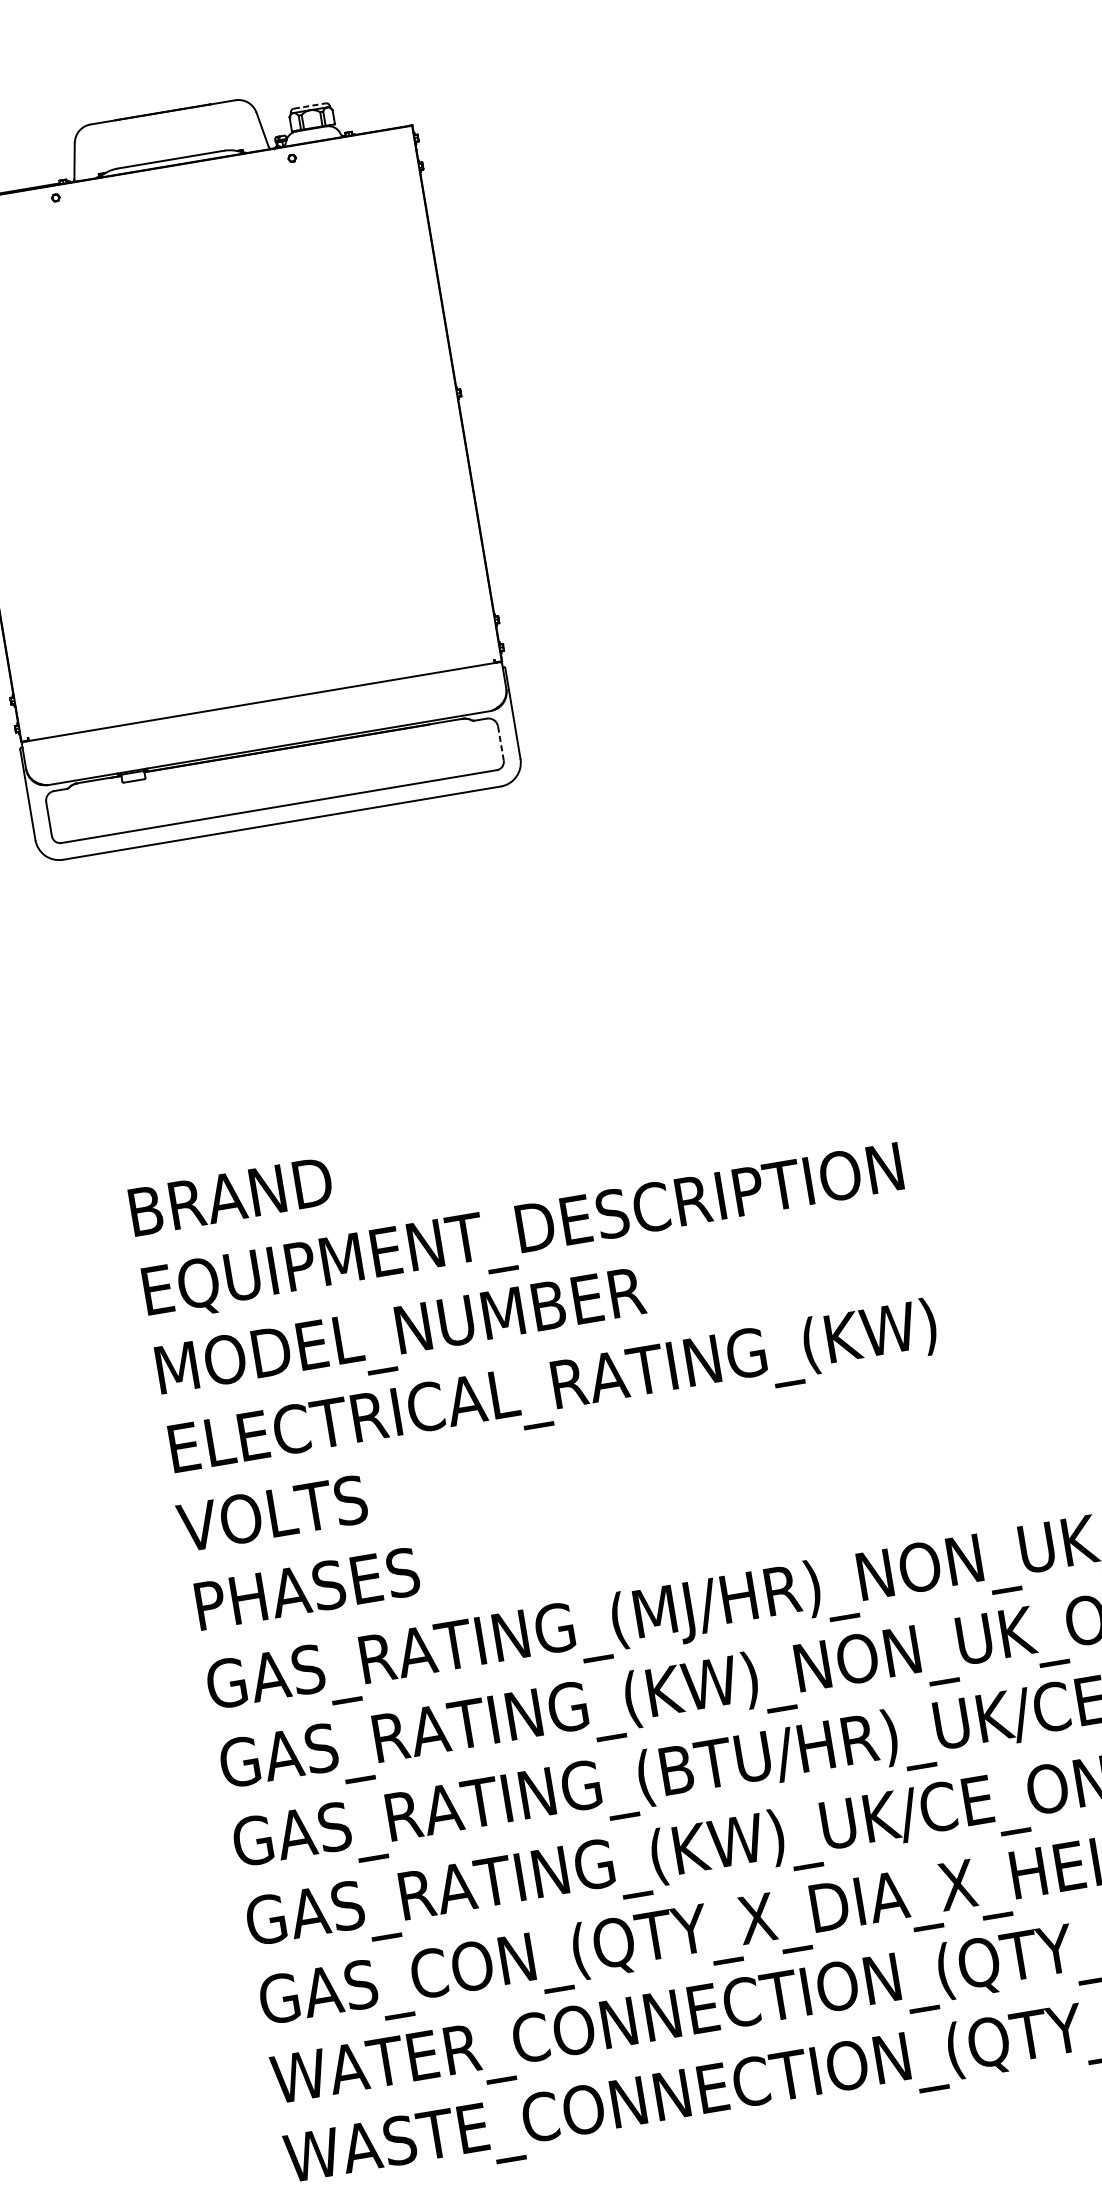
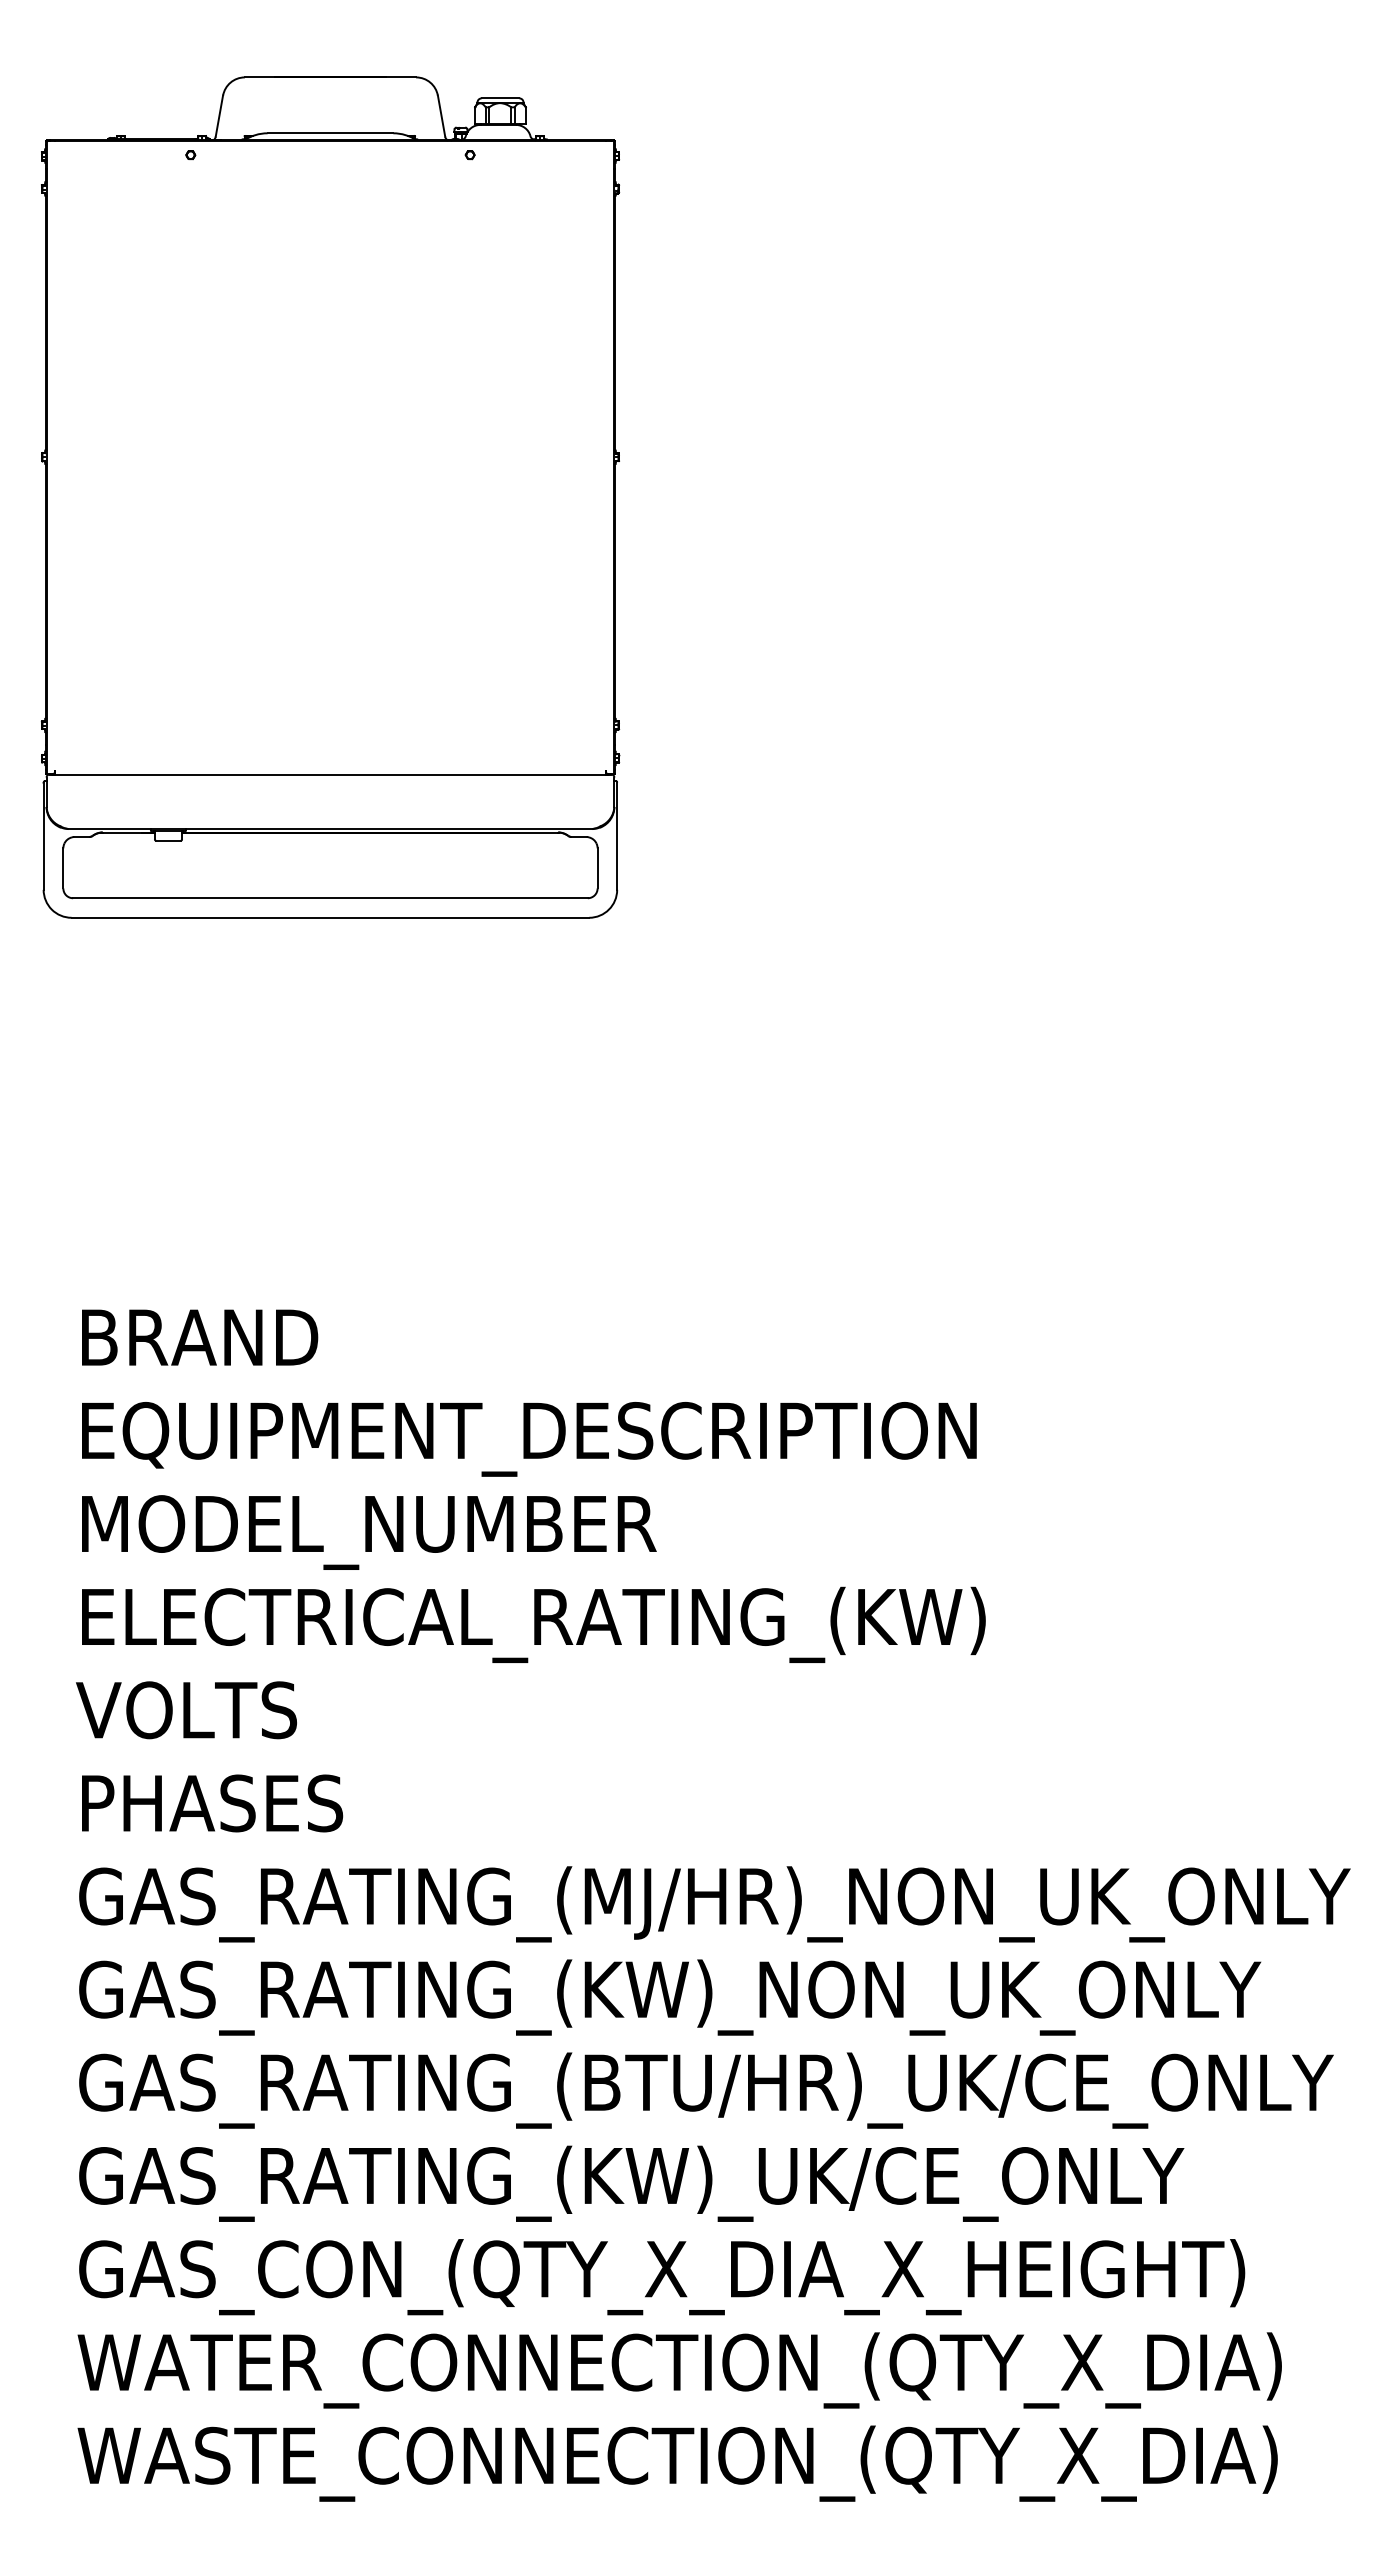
line: (309, 106) -> (500, 98), dashed -> solid
line: (500, 742) -> (597, 867), dashed -> solid

